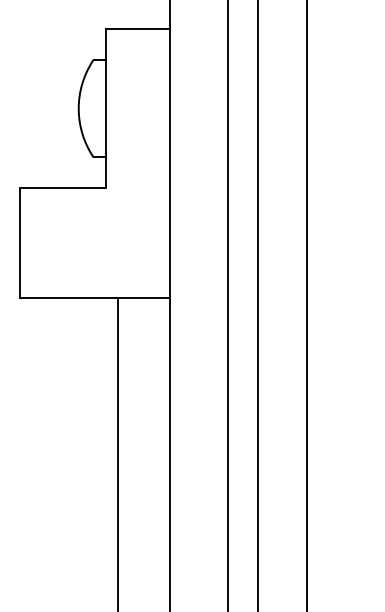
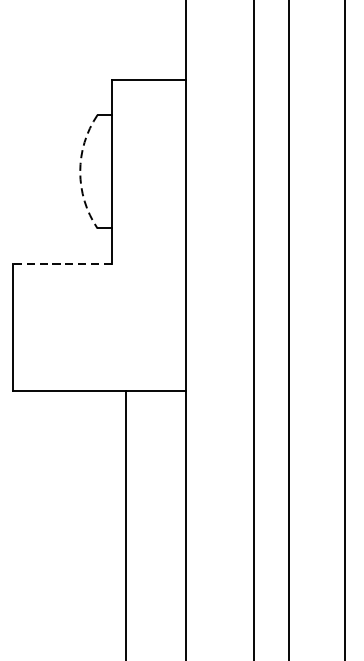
arc: (78, 108) -> (79, 171), solid -> dashed
line: (63, 187) -> (62, 263), solid -> dashed

